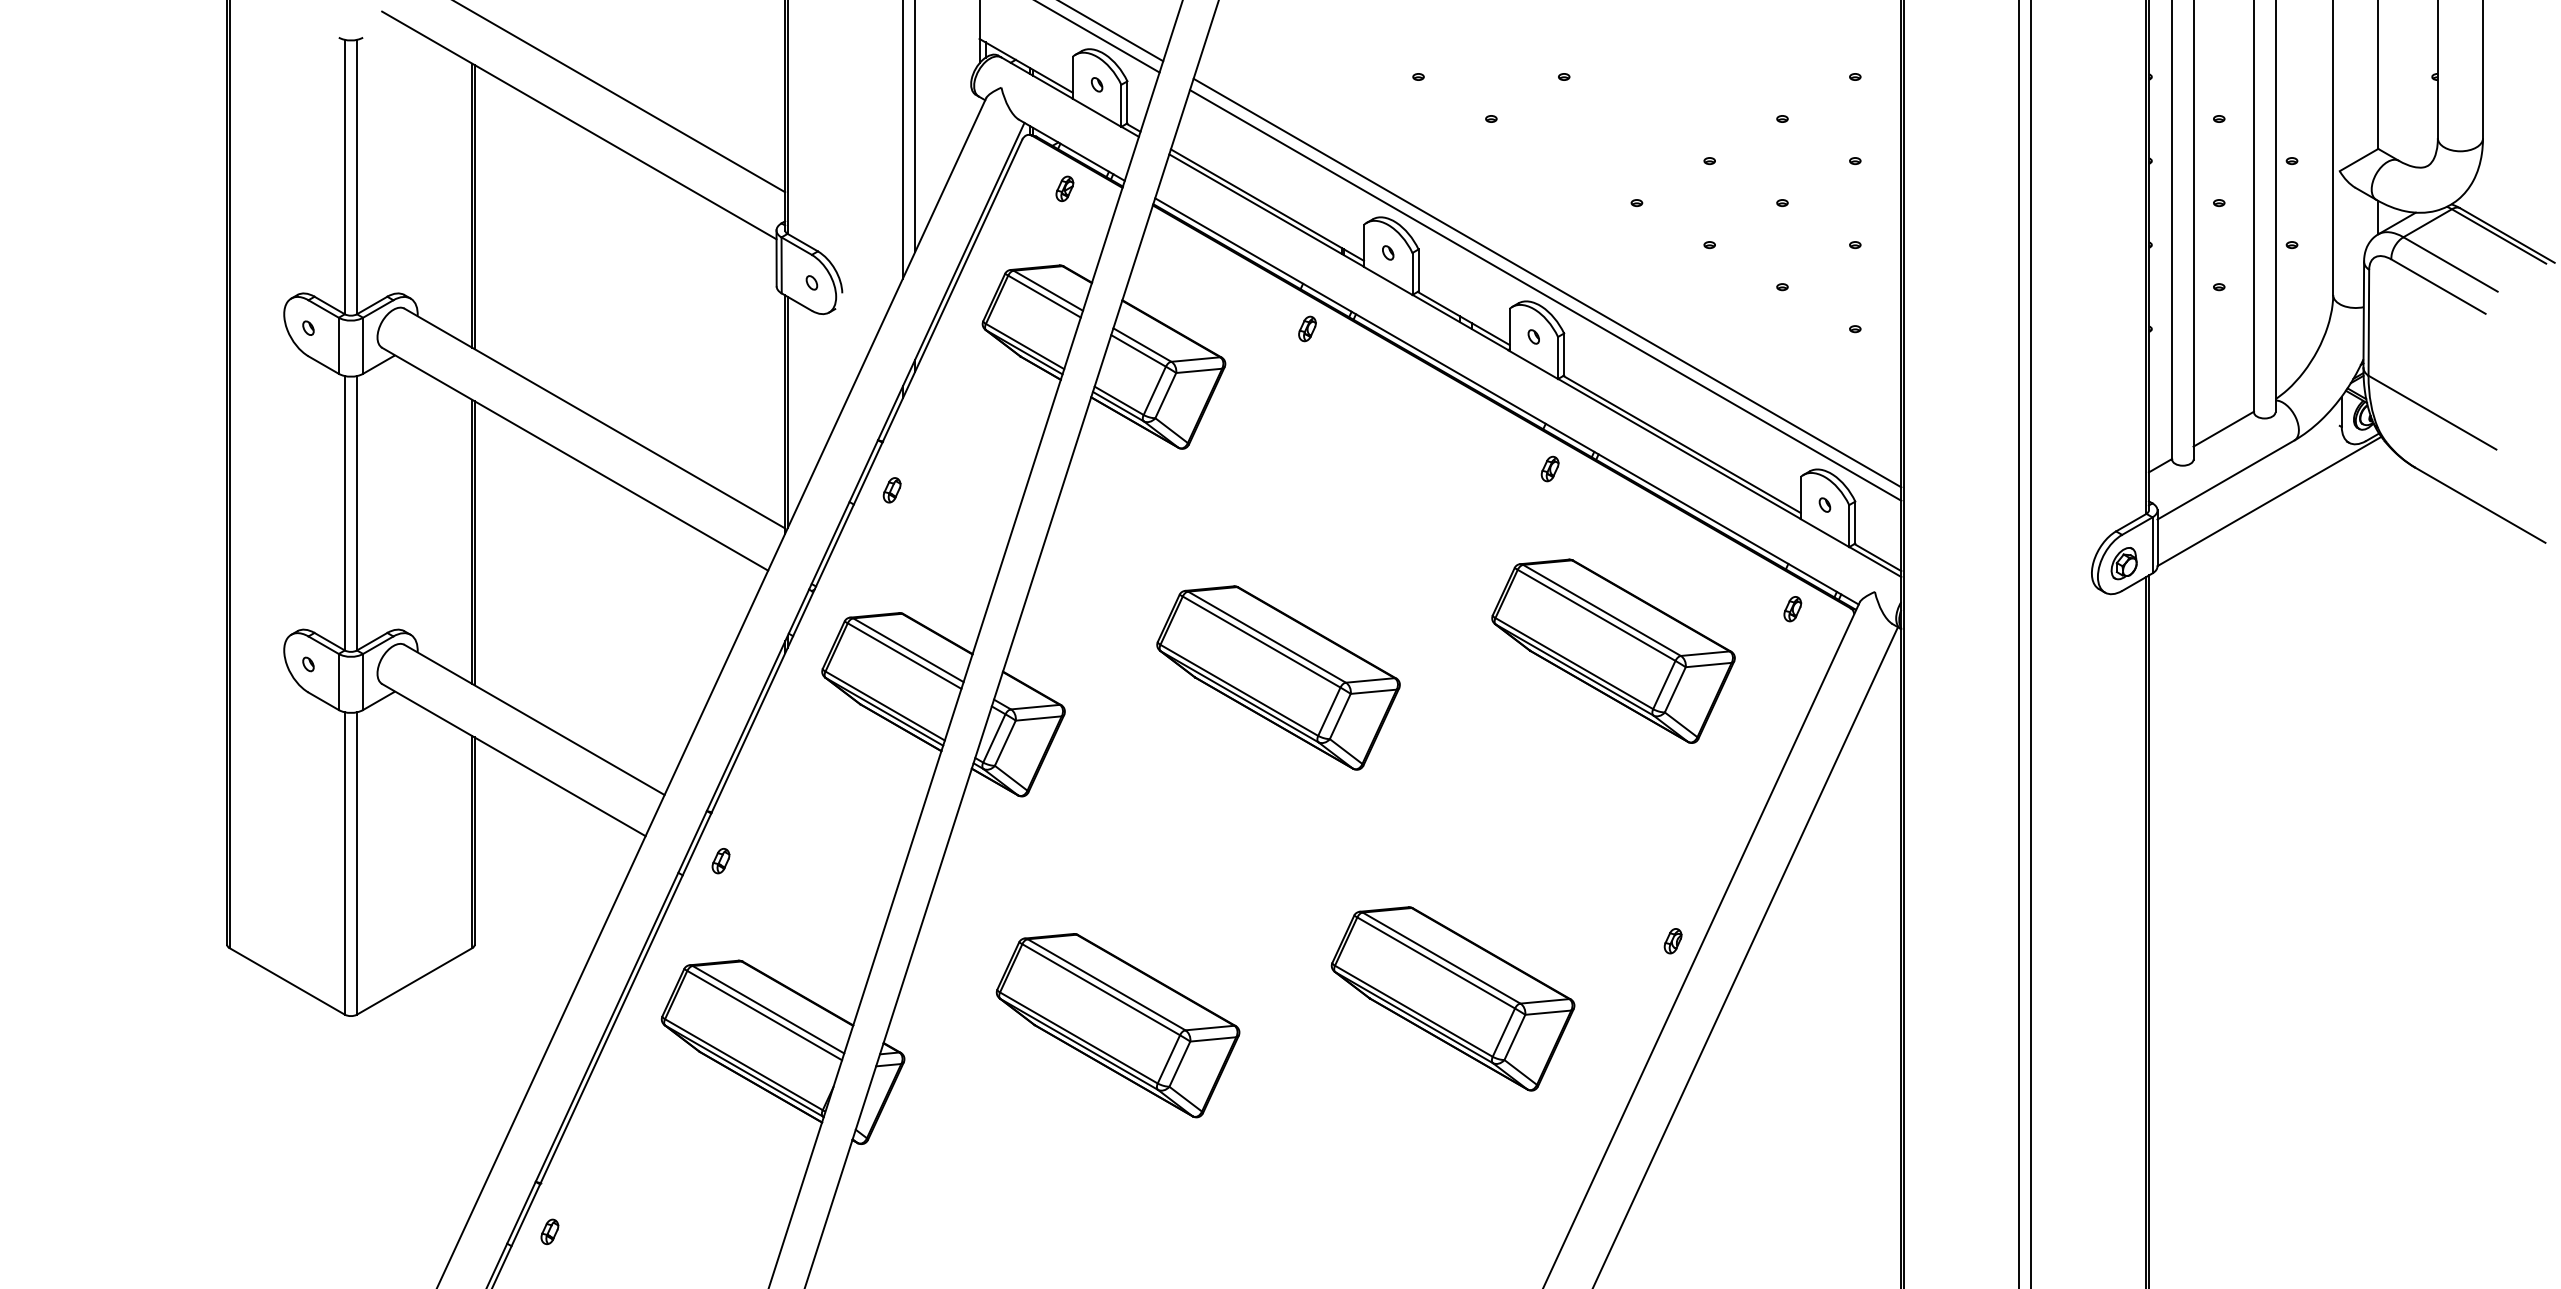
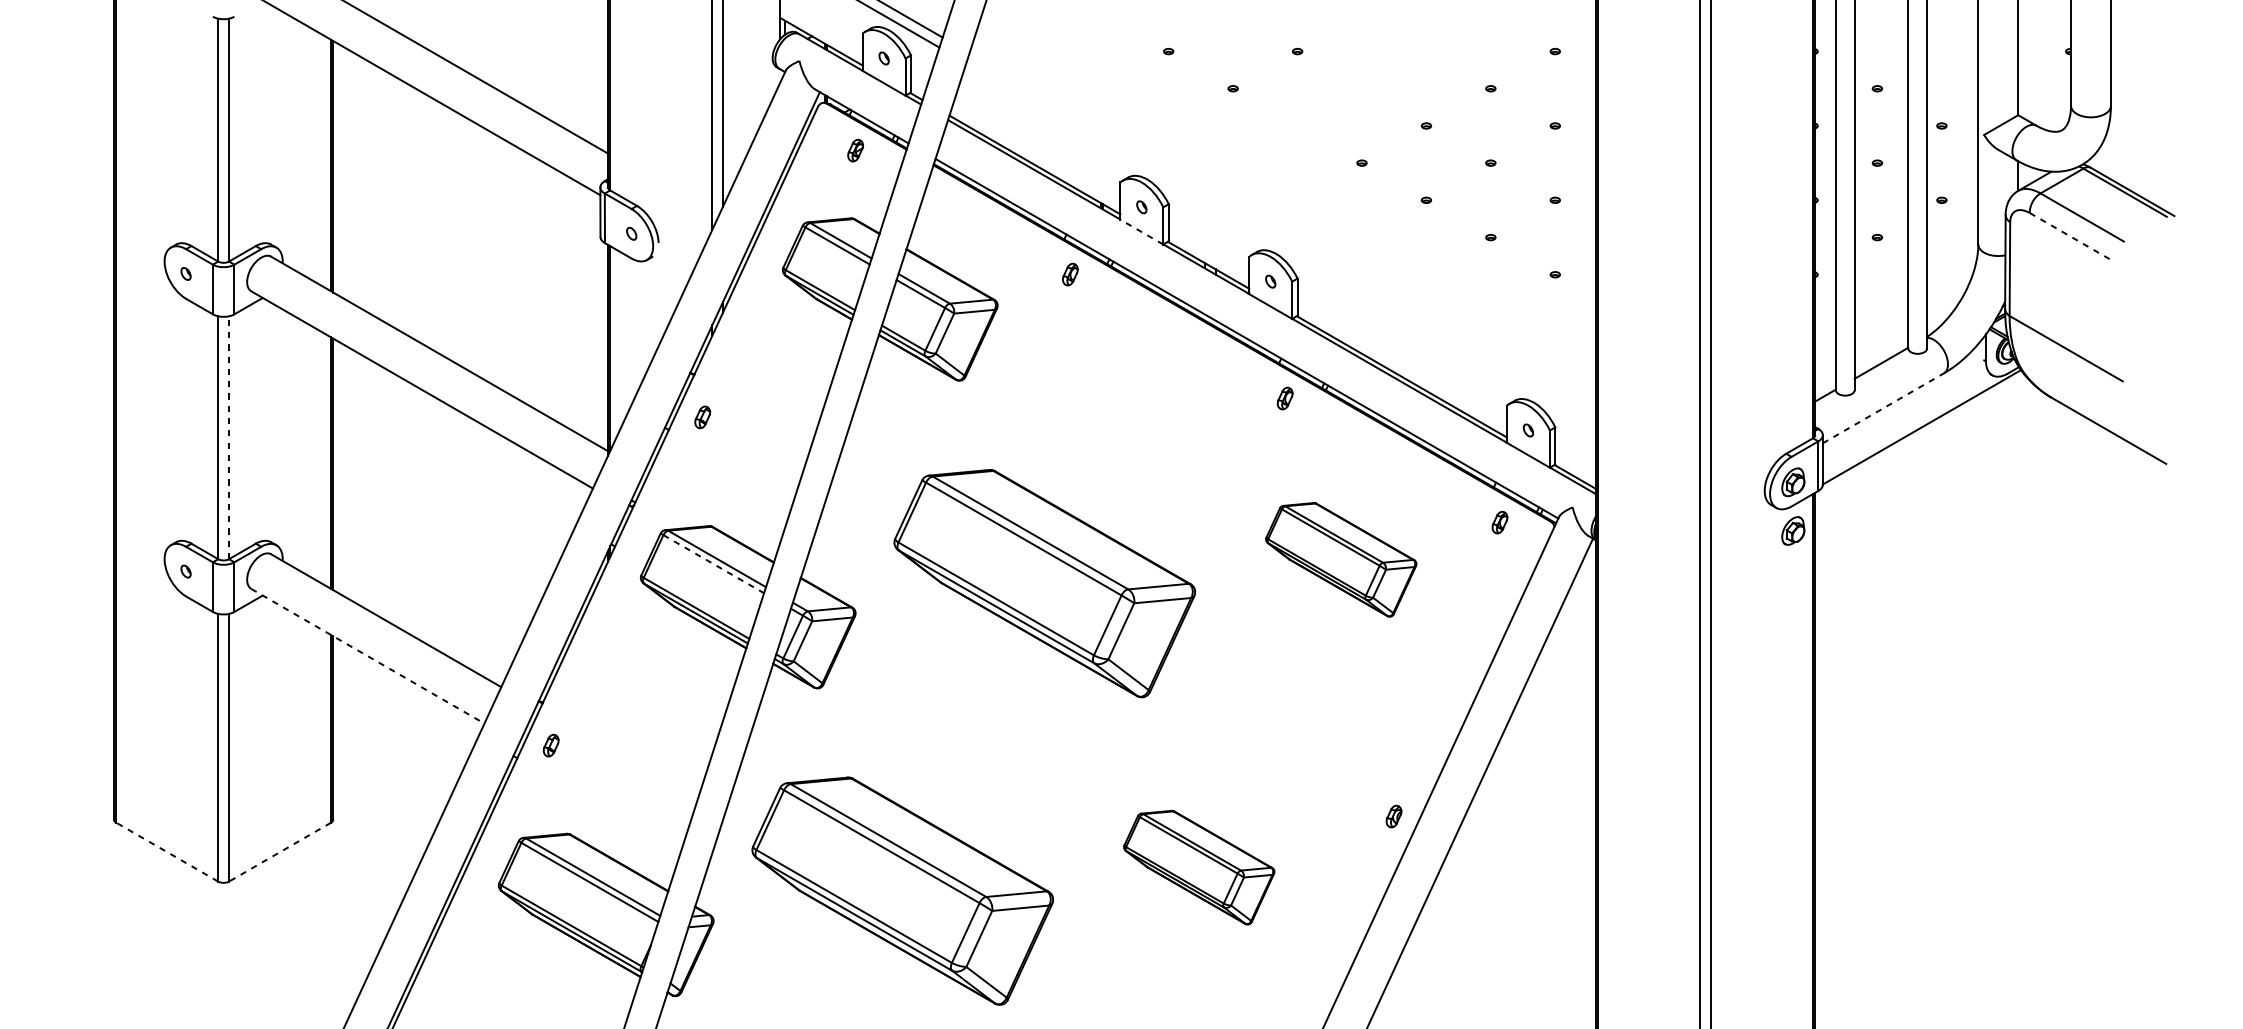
line: (1387, 280) -> (1141, 231), solid -> dashed
line: (1547, 282) -> (1282, 233), removed
line: (2438, 286) -> (2071, 237), solid -> dashed
line: (1545, 295) -> (1281, 244), removed
line: (2225, 480) -> (1883, 408), solid -> dashed
line: (357, 512) -> (229, 437), solid -> dashed
part: (2123, 618) -> (1792, 530), added
part: (1613, 650) -> (1341, 559), size x0.7
line: (904, 656) -> (713, 564), solid -> dashed
part: (1278, 677) -> (1044, 583), size x1.4
line: (514, 760) -> (368, 656), solid -> dashed
line: (287, 981) -> (167, 852), solid -> dashed
line: (414, 981) -> (279, 852), solid -> dashed
part: (1452, 998) -> (1198, 867), size x0.7
part: (1117, 1025) -> (902, 891), size x1.4

